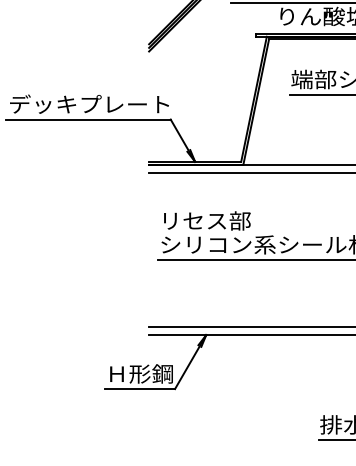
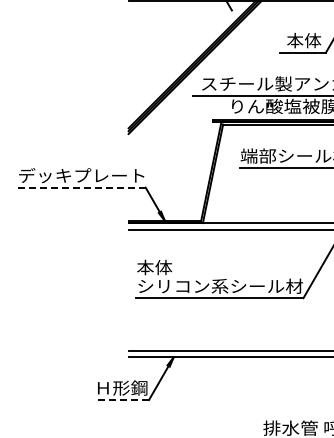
line: (88, 119) -> (80, 187), solid -> dashed
text: (204, 220) -> (172, 267), リセス部 -> 本体
line: (140, 388) -> (121, 399), solid -> dashed

